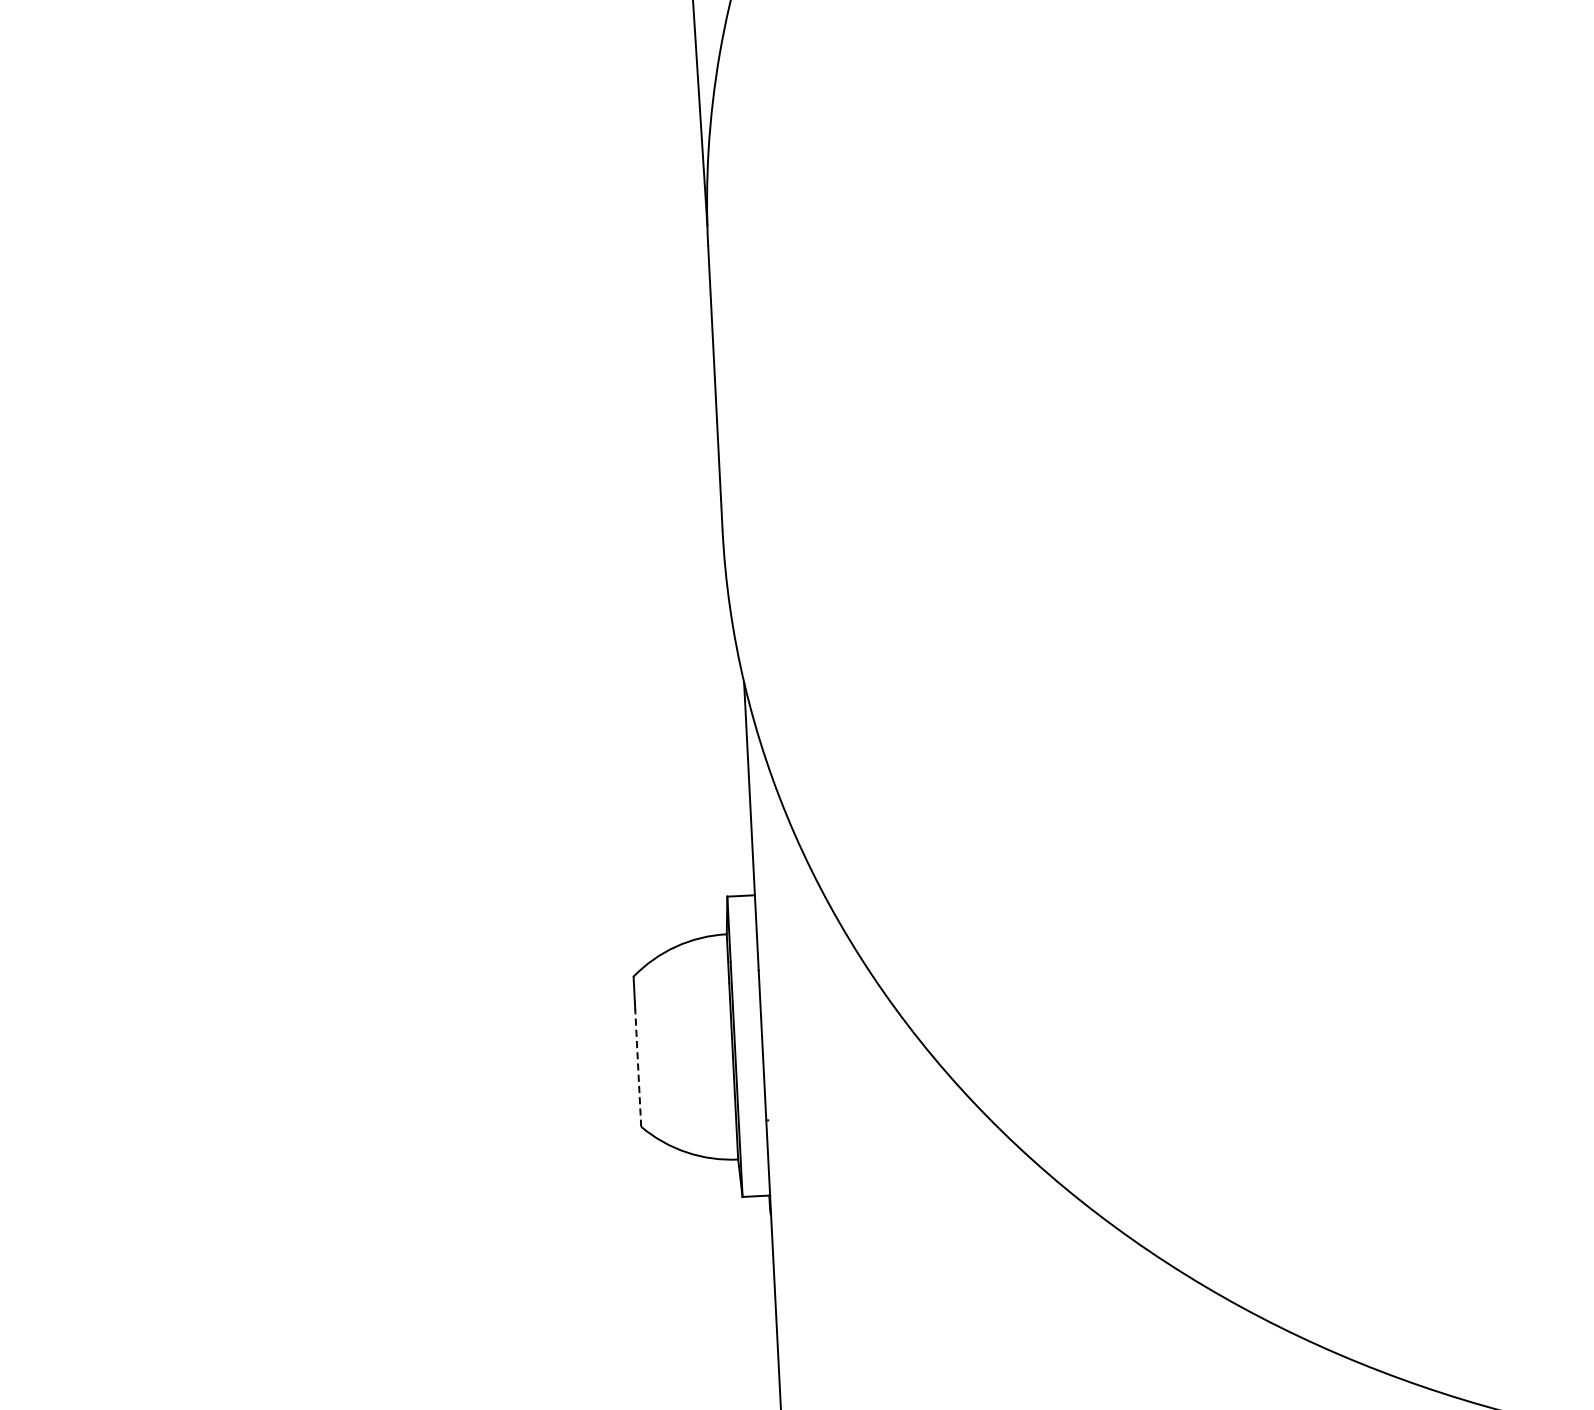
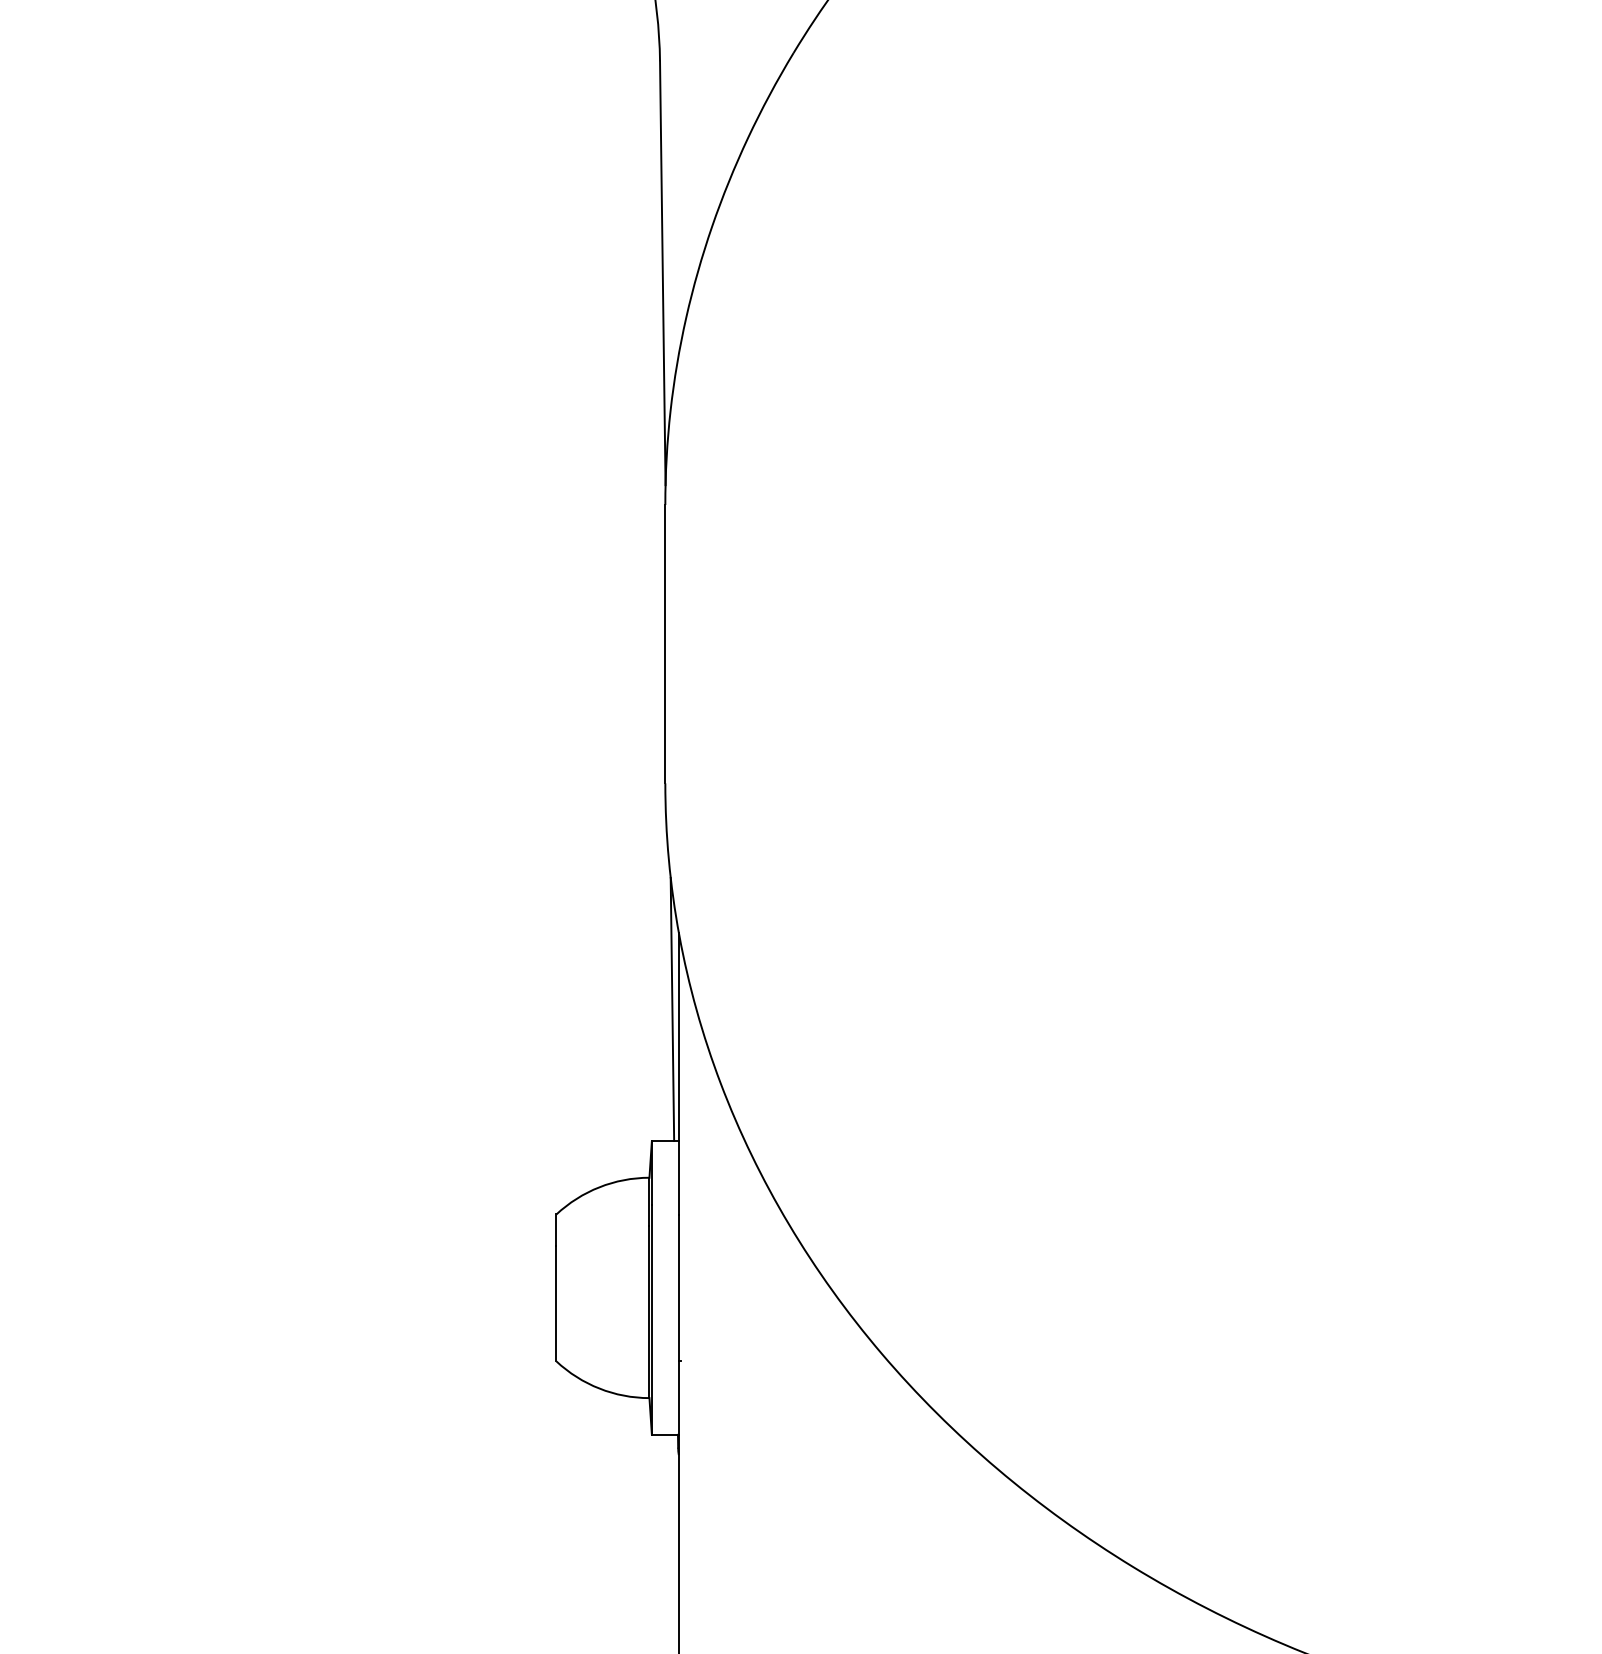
line: (741, 761) -> (672, 1009), added
line: (638, 1067) -> (556, 1303), dashed -> solid

